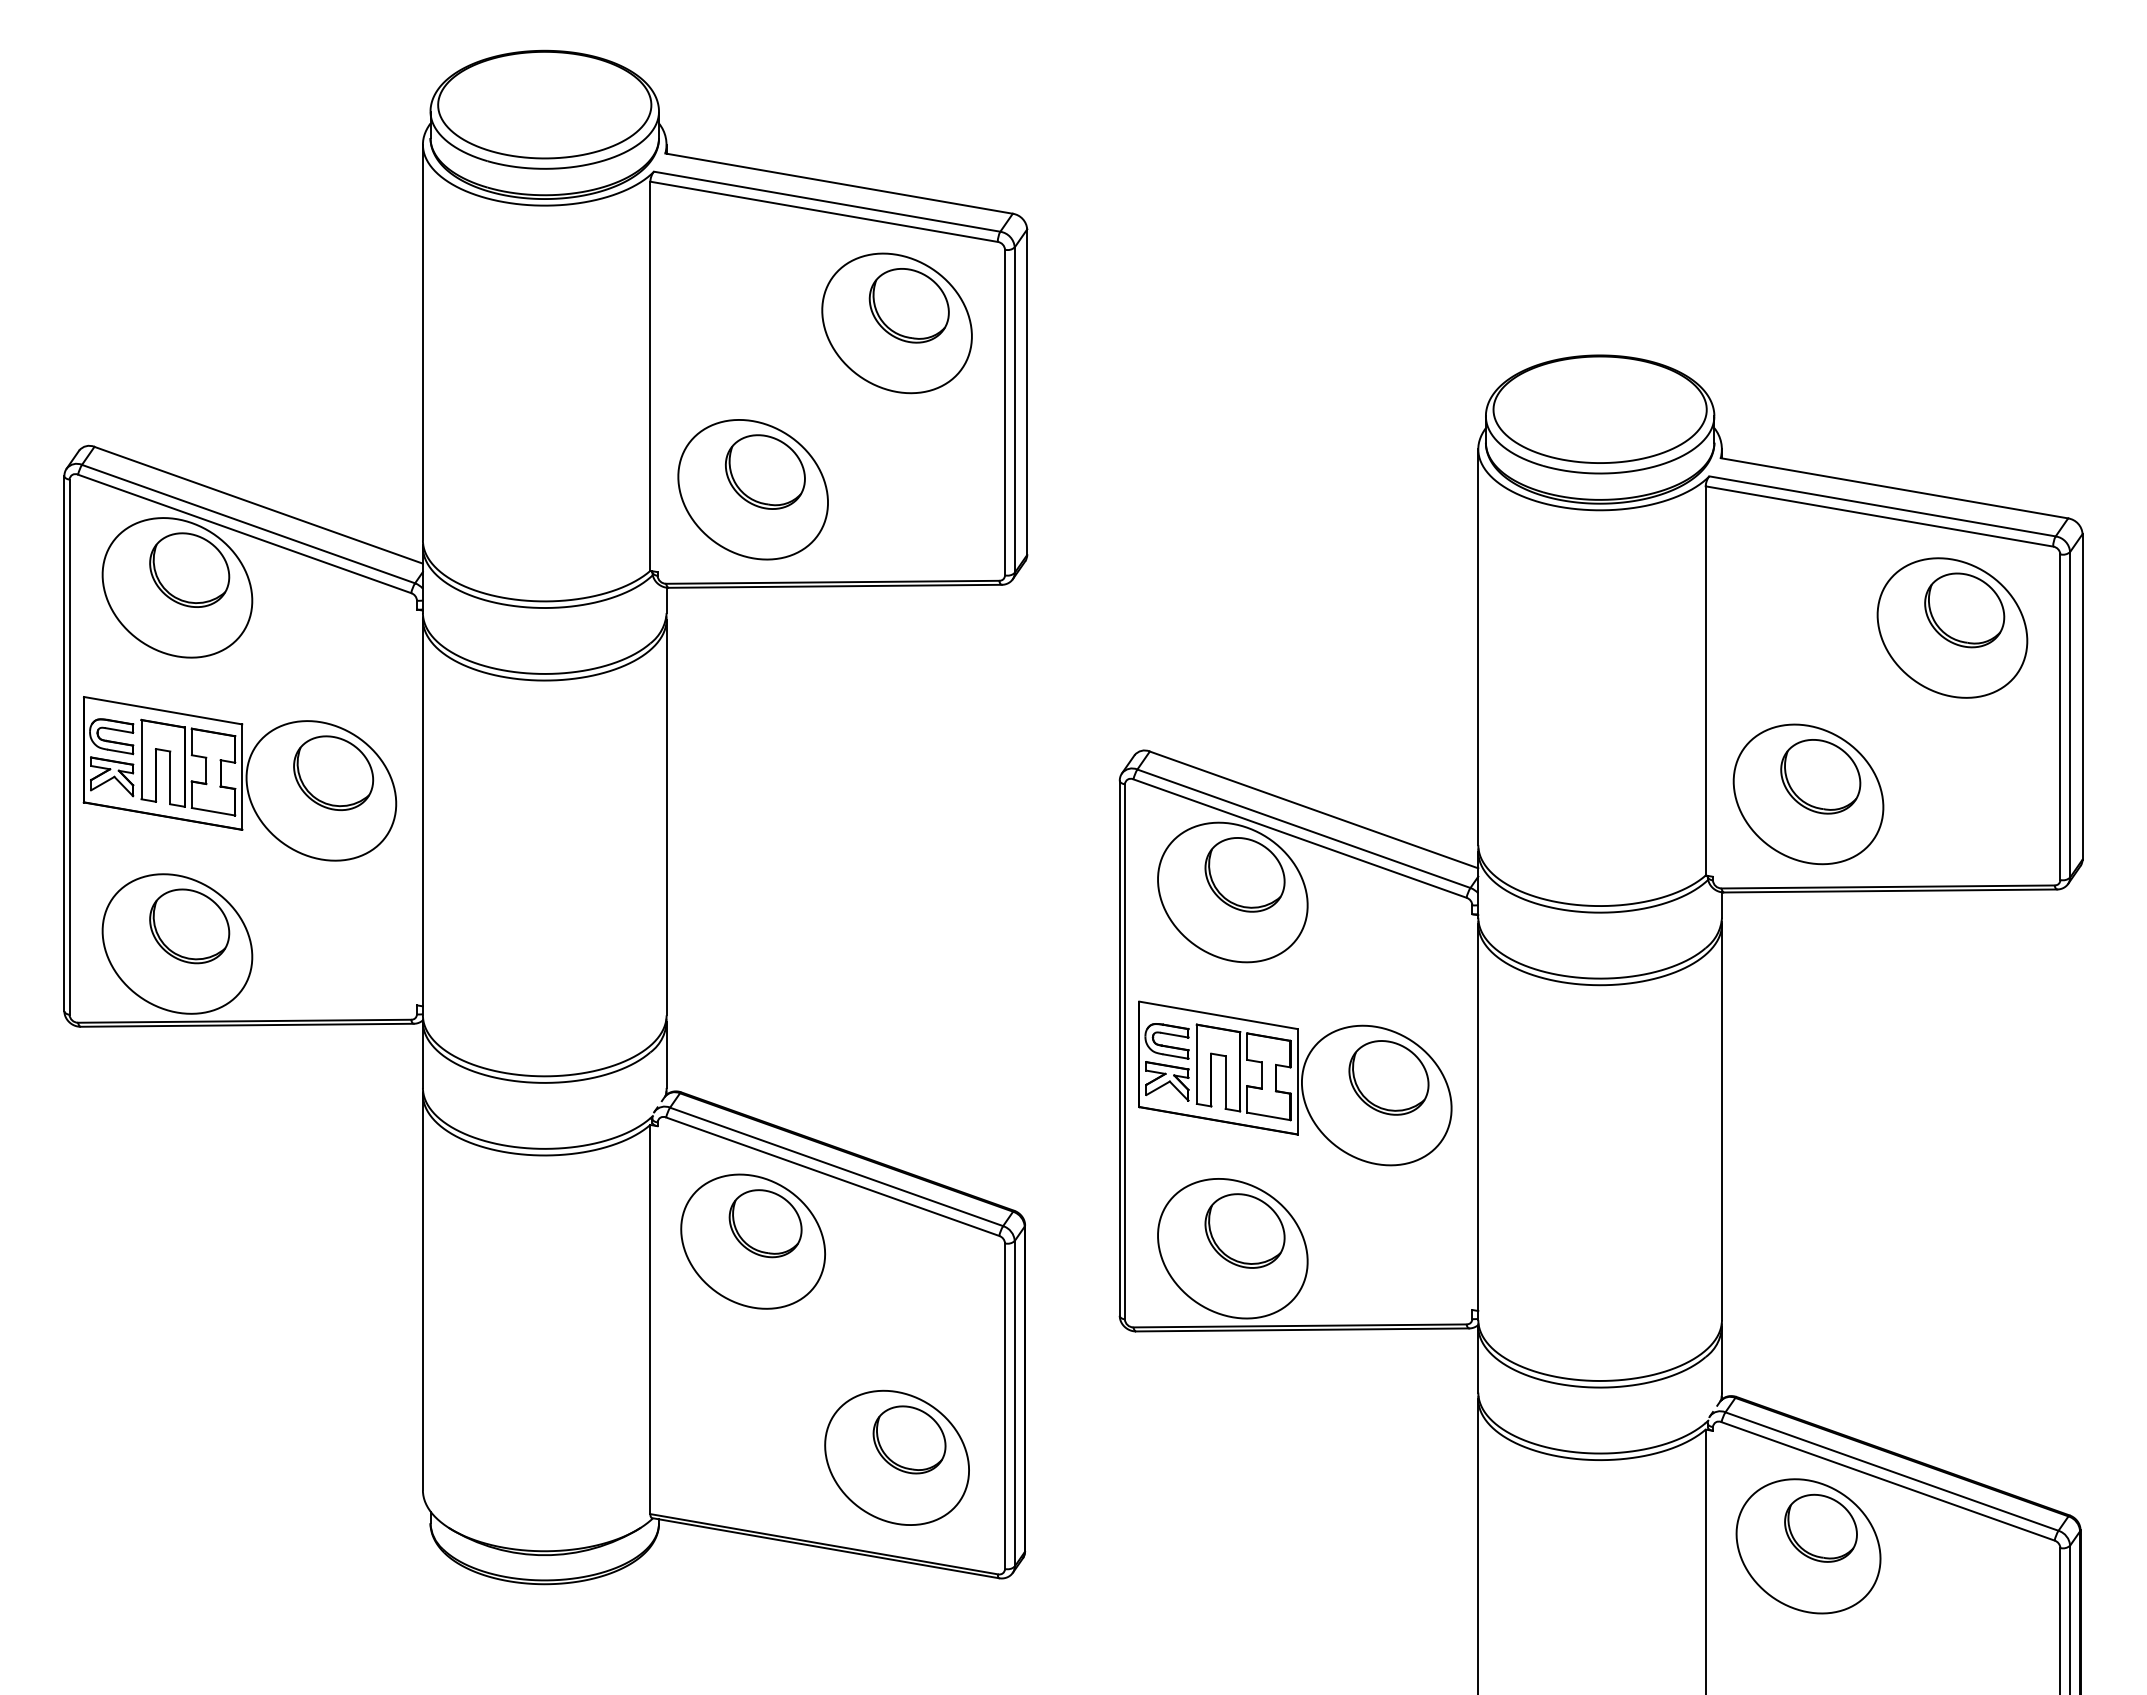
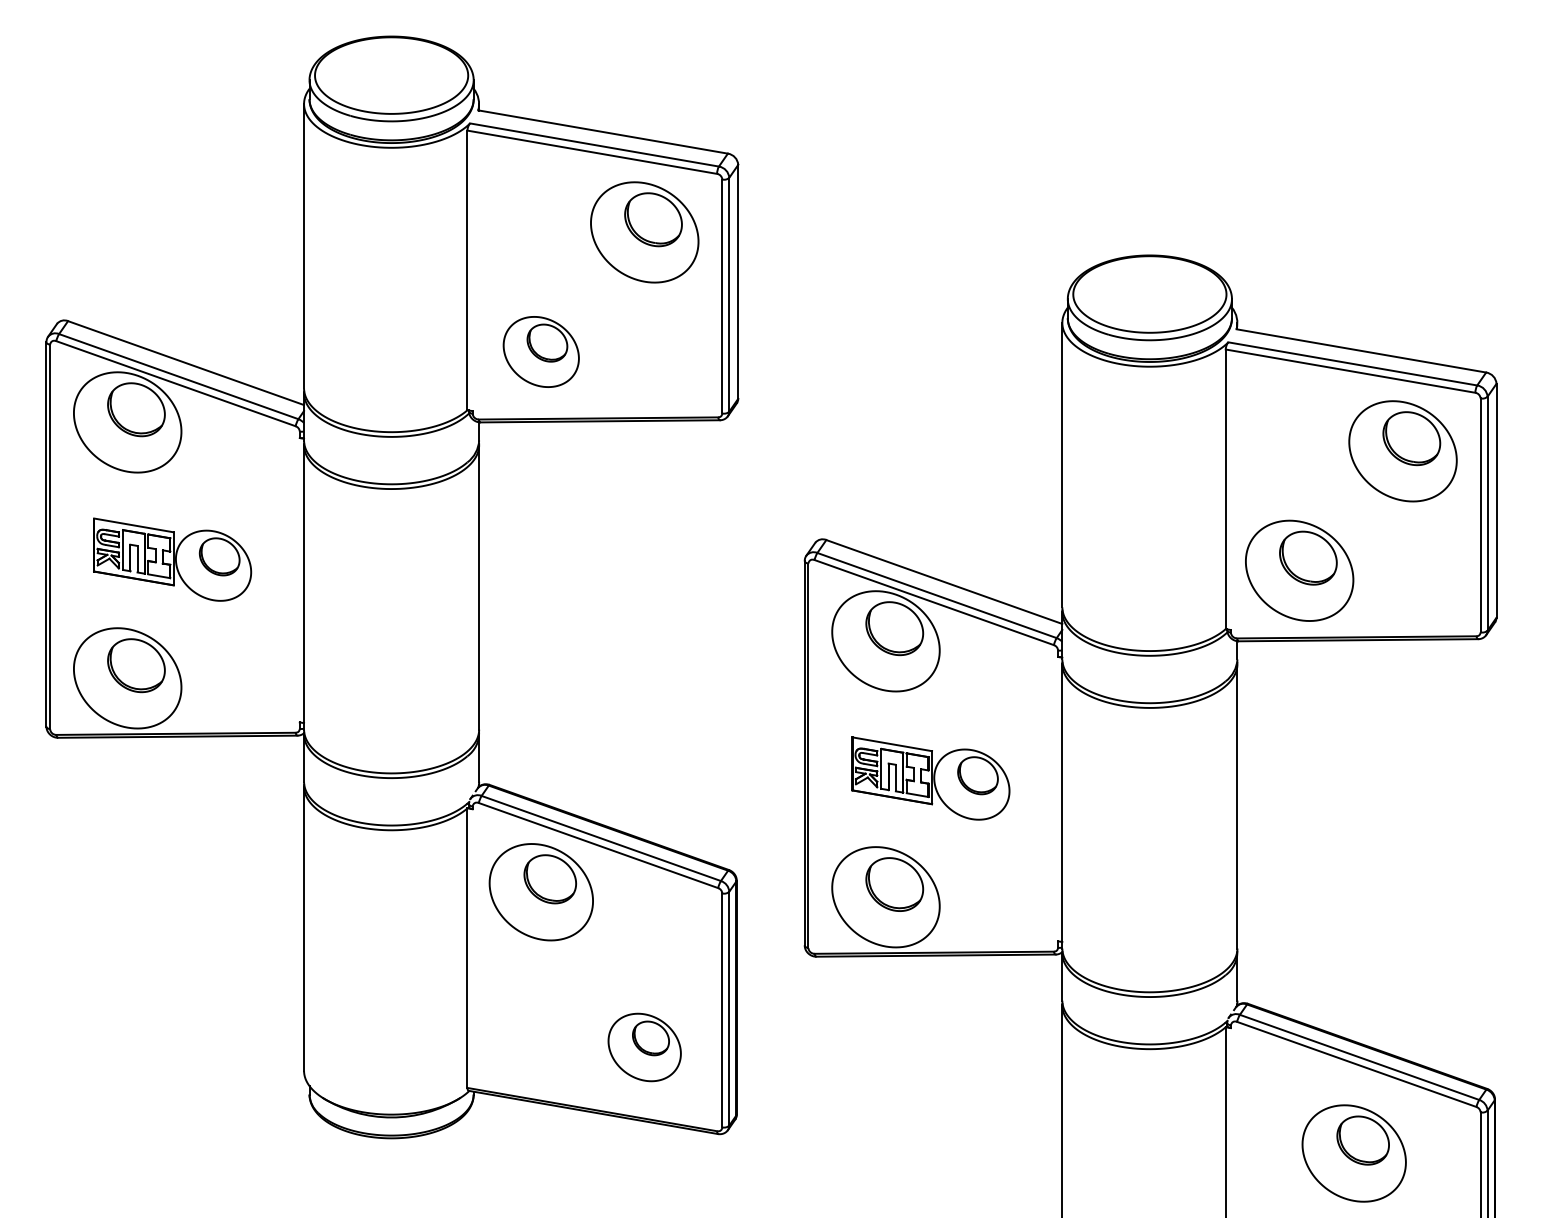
part: (752, 489) -> (540, 351), size x0.7
part: (239, 778) -> (172, 559), size x0.7
part: (1295, 1083) -> (931, 778), size x0.7
part: (896, 1457) -> (644, 1047), size x0.7
part: (1808, 1546) -> (1354, 1153), moved

